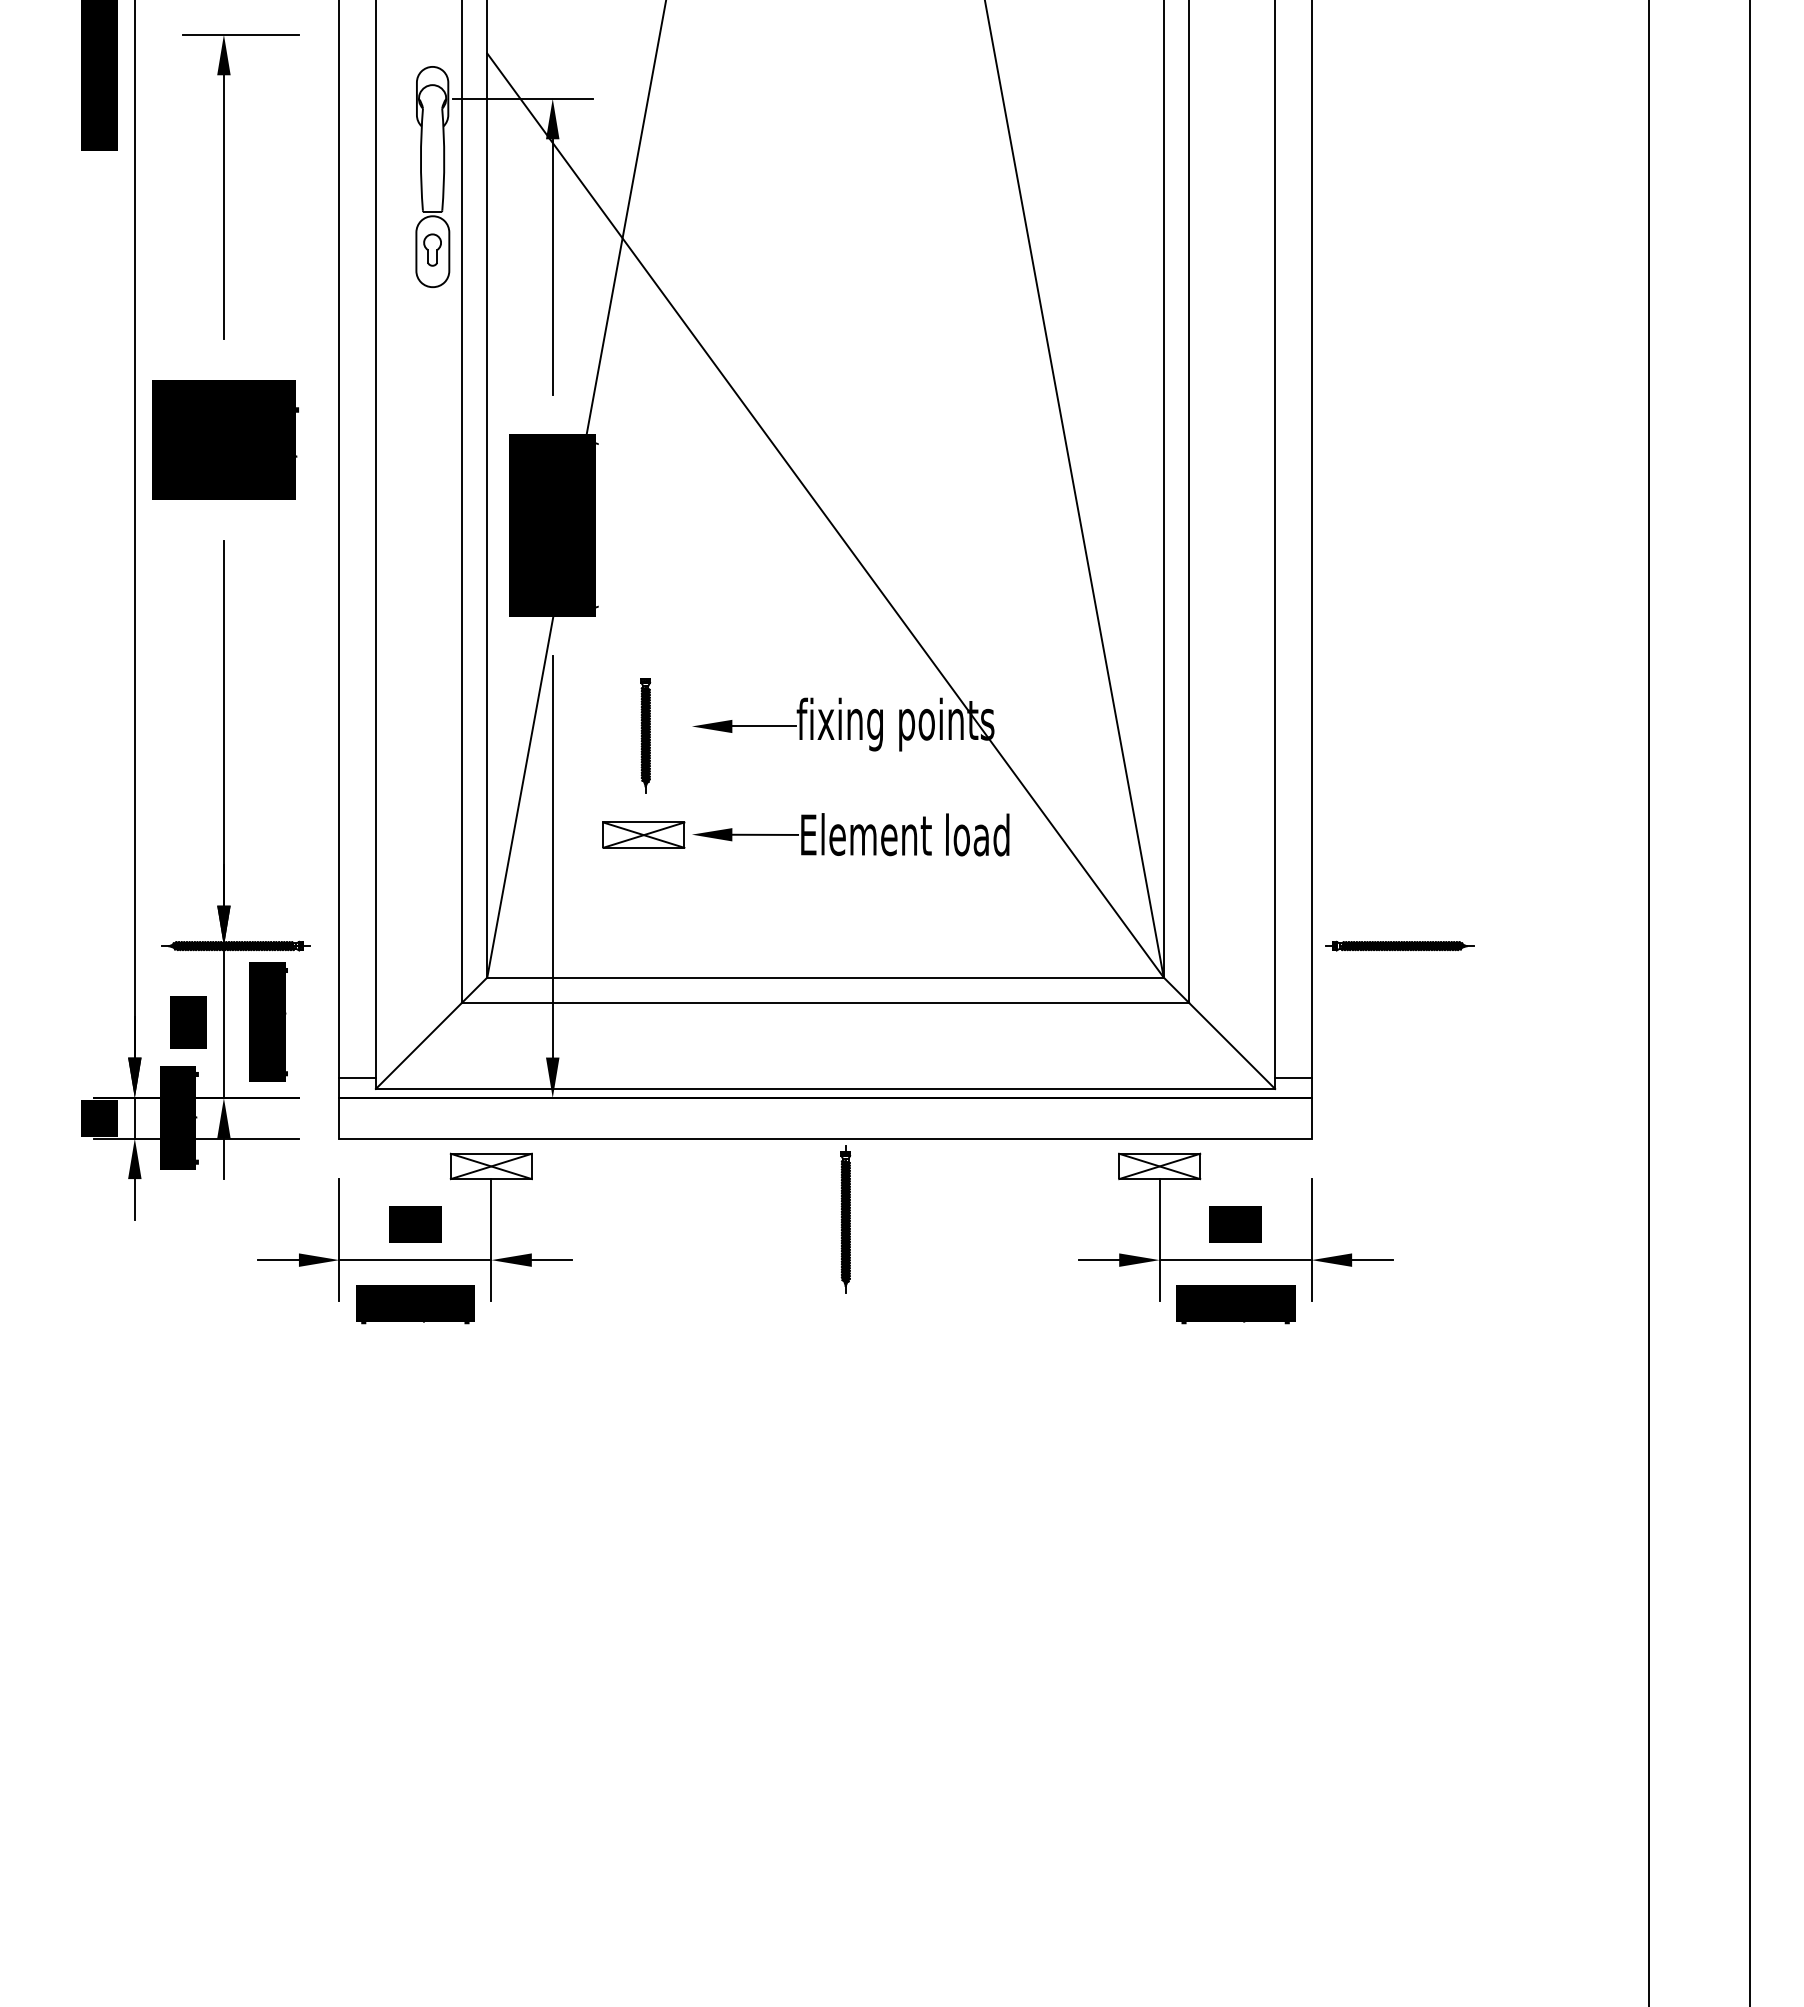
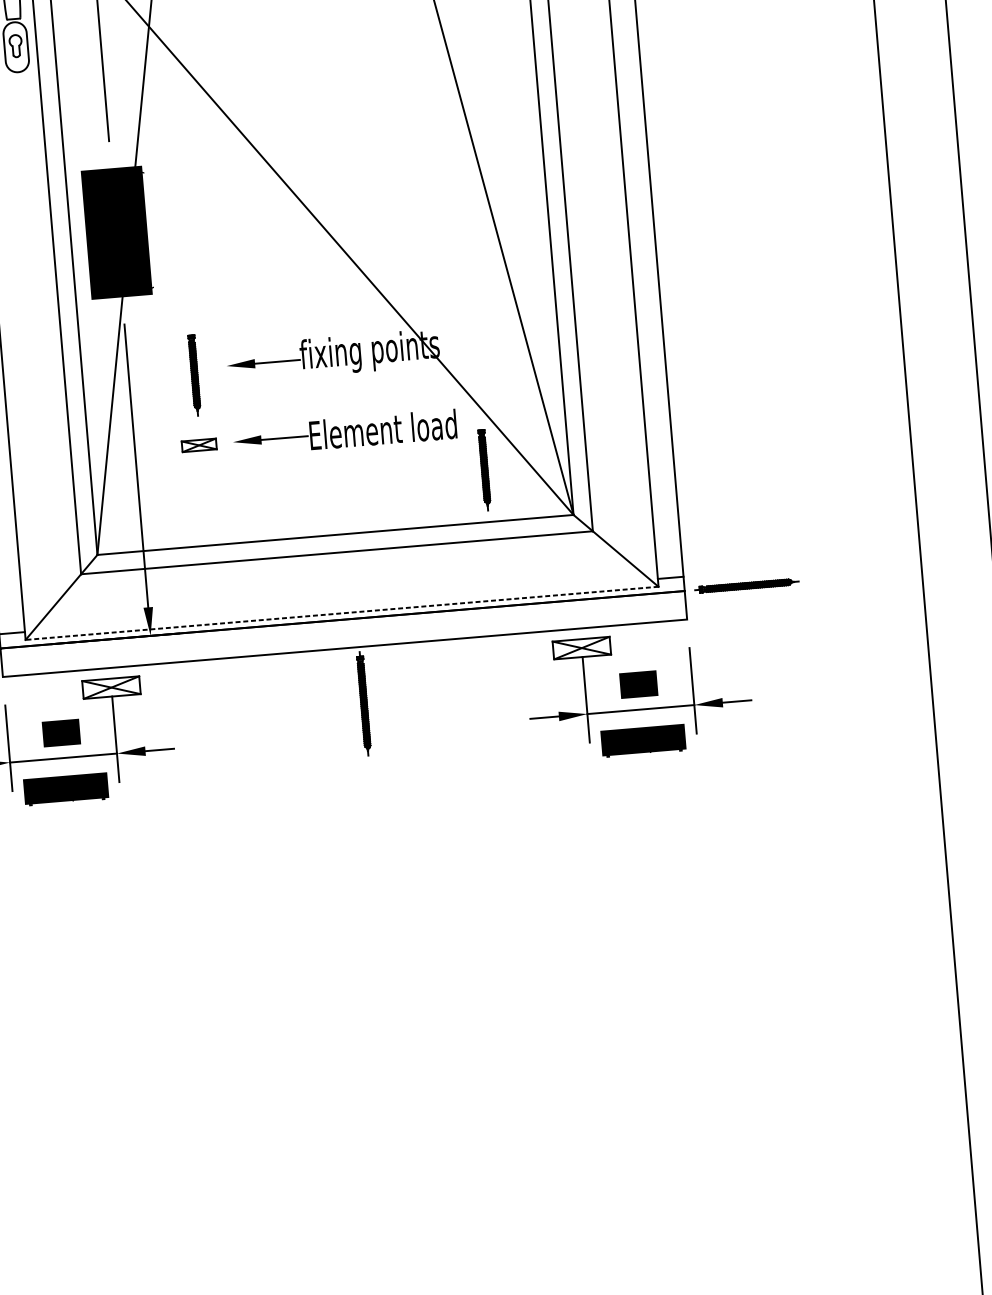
part: (643, 834) -> (198, 445), size x0.6
part: (1043, 903) -> (484, 469), added
part: (1399, 945) -> (746, 585), moved
line: (825, 1088) -> (342, 613), solid -> dashed

